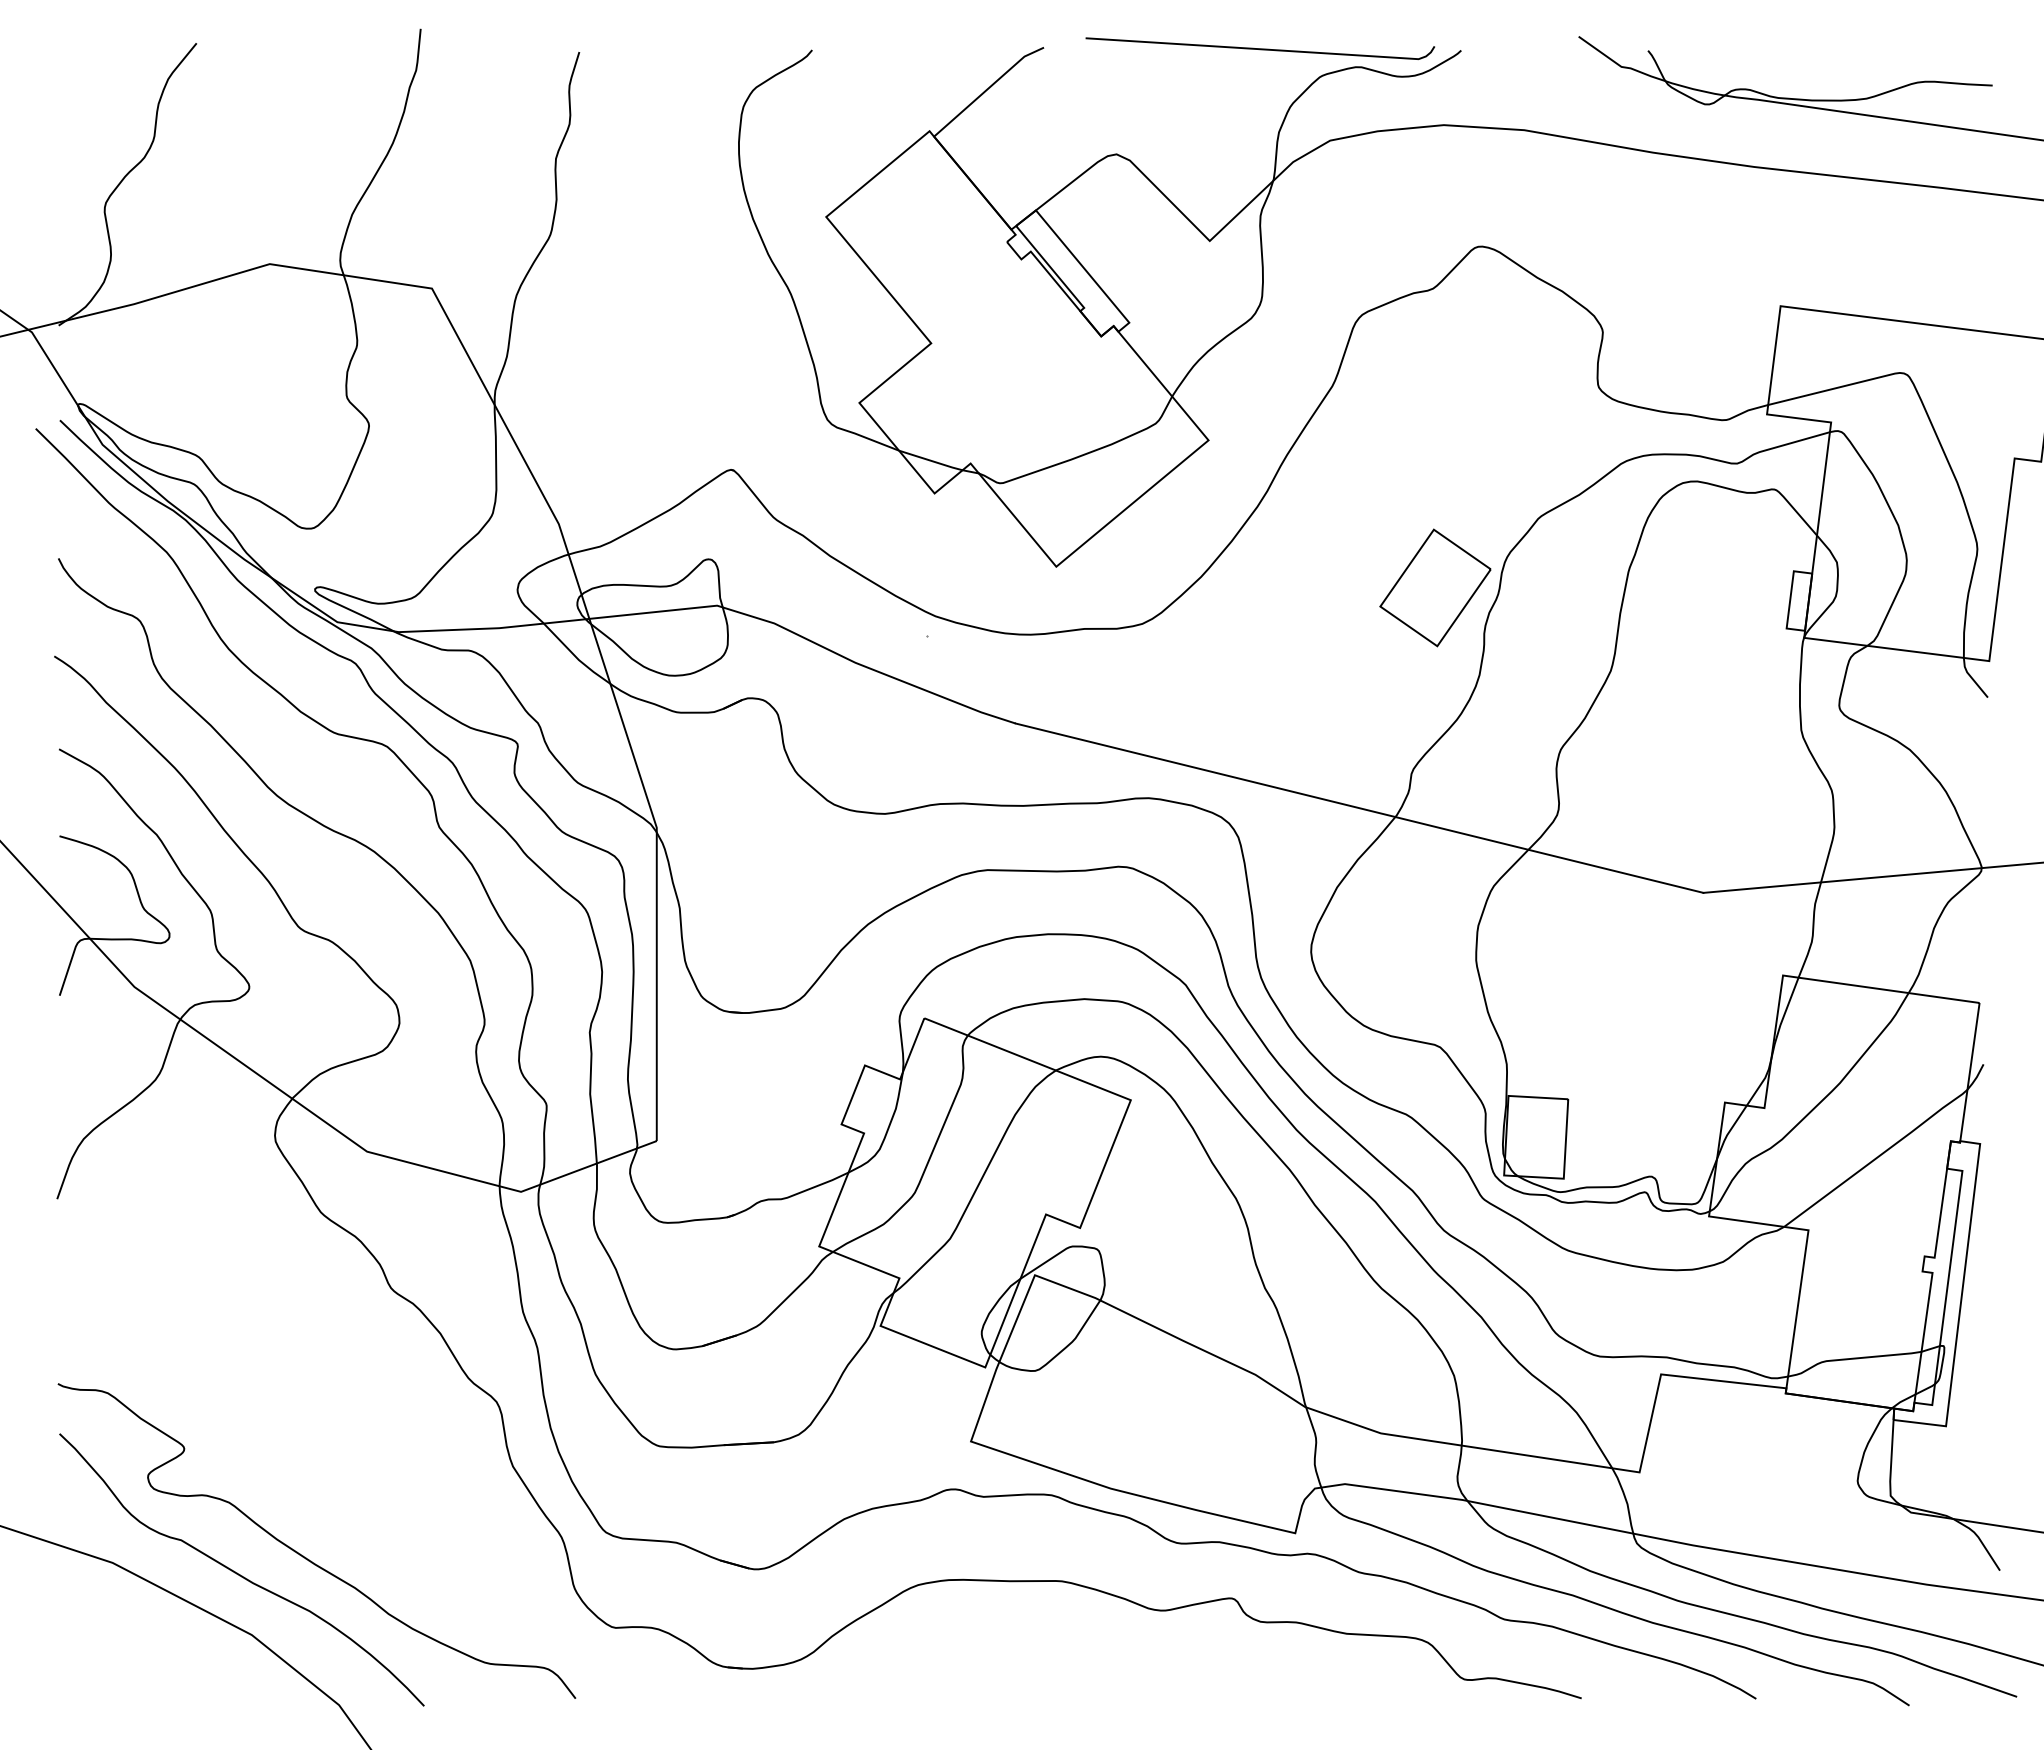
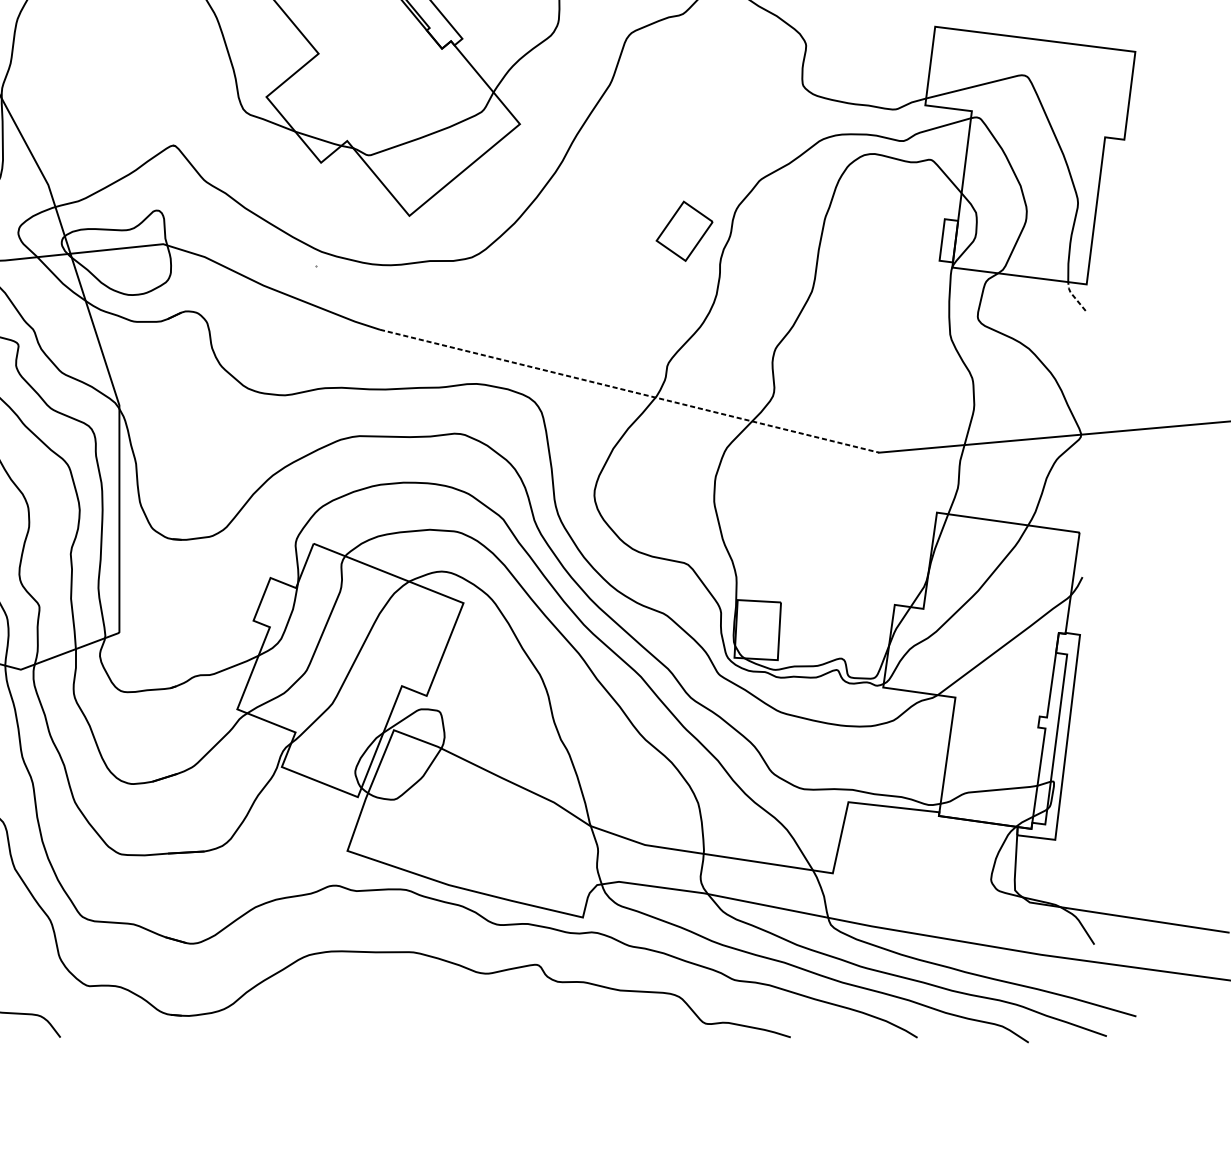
part: (1435, 587) -> (684, 230), size x0.7
line: (1971, 677) -> (1073, 296), solid -> dashed
line: (1360, 808) -> (630, 391), solid -> dashed

